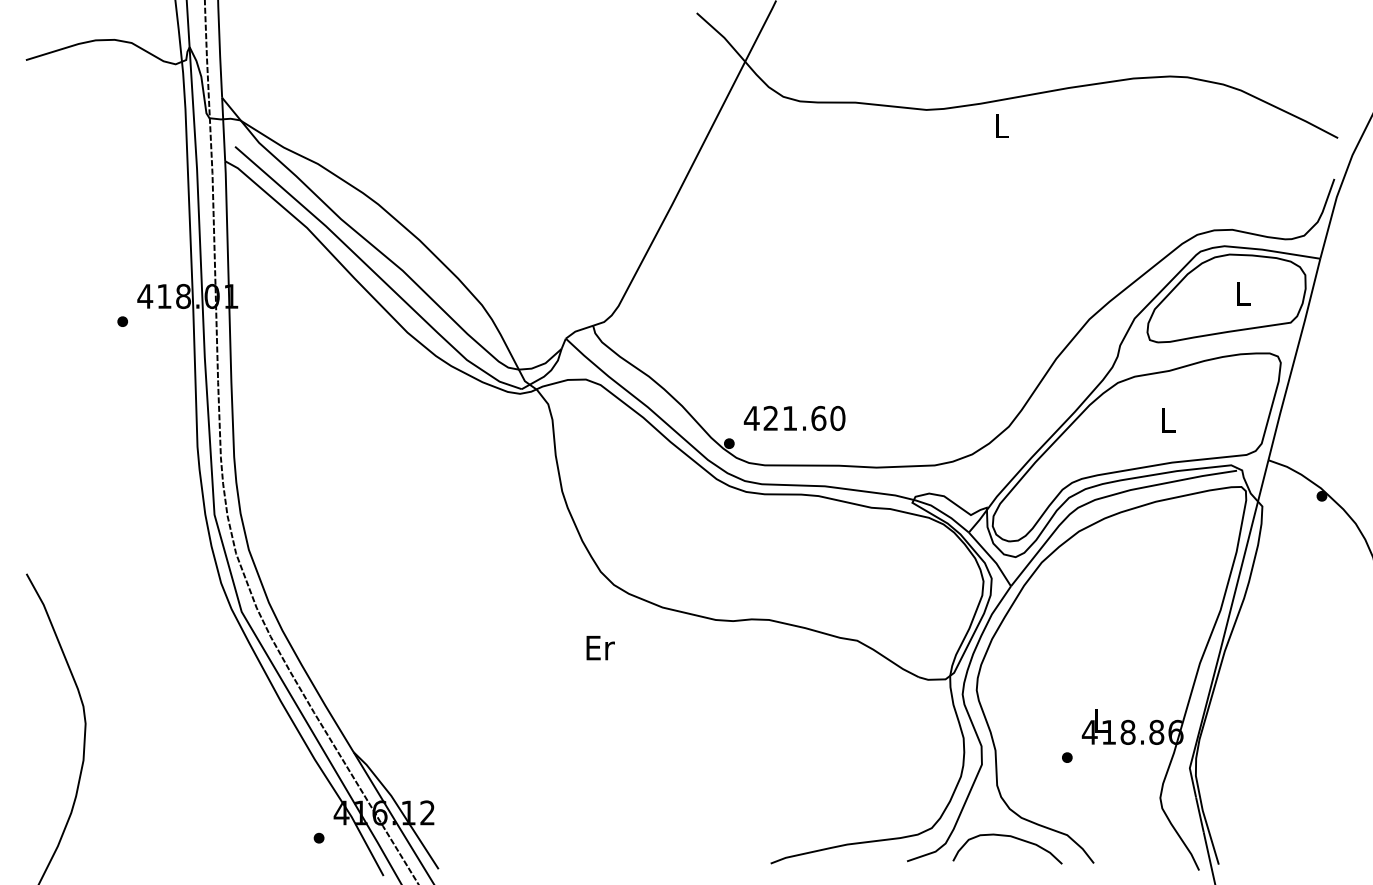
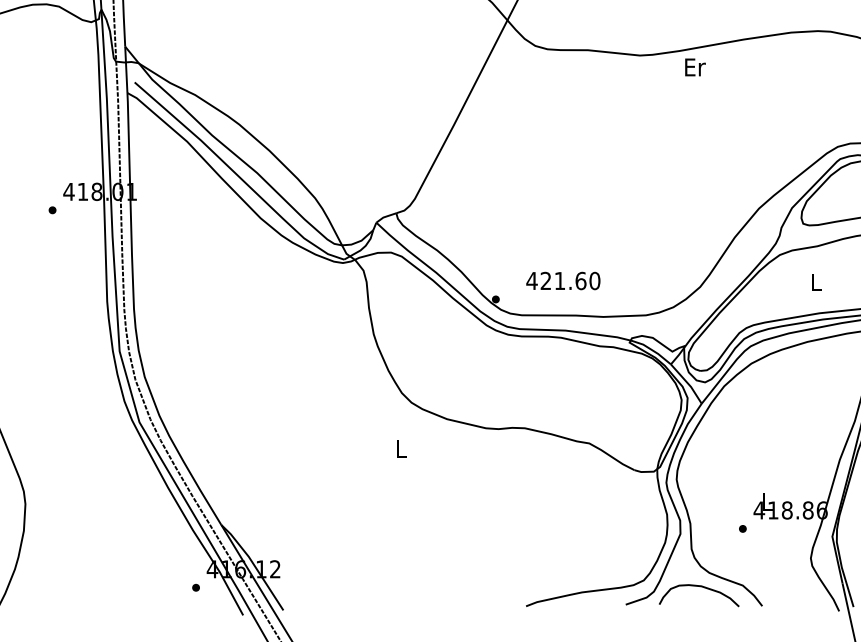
text: (1002, 126) -> (695, 67), L -> Er
text: (794, 417) -> (563, 280), moved
text: (600, 647) -> (401, 448), Er -> L

